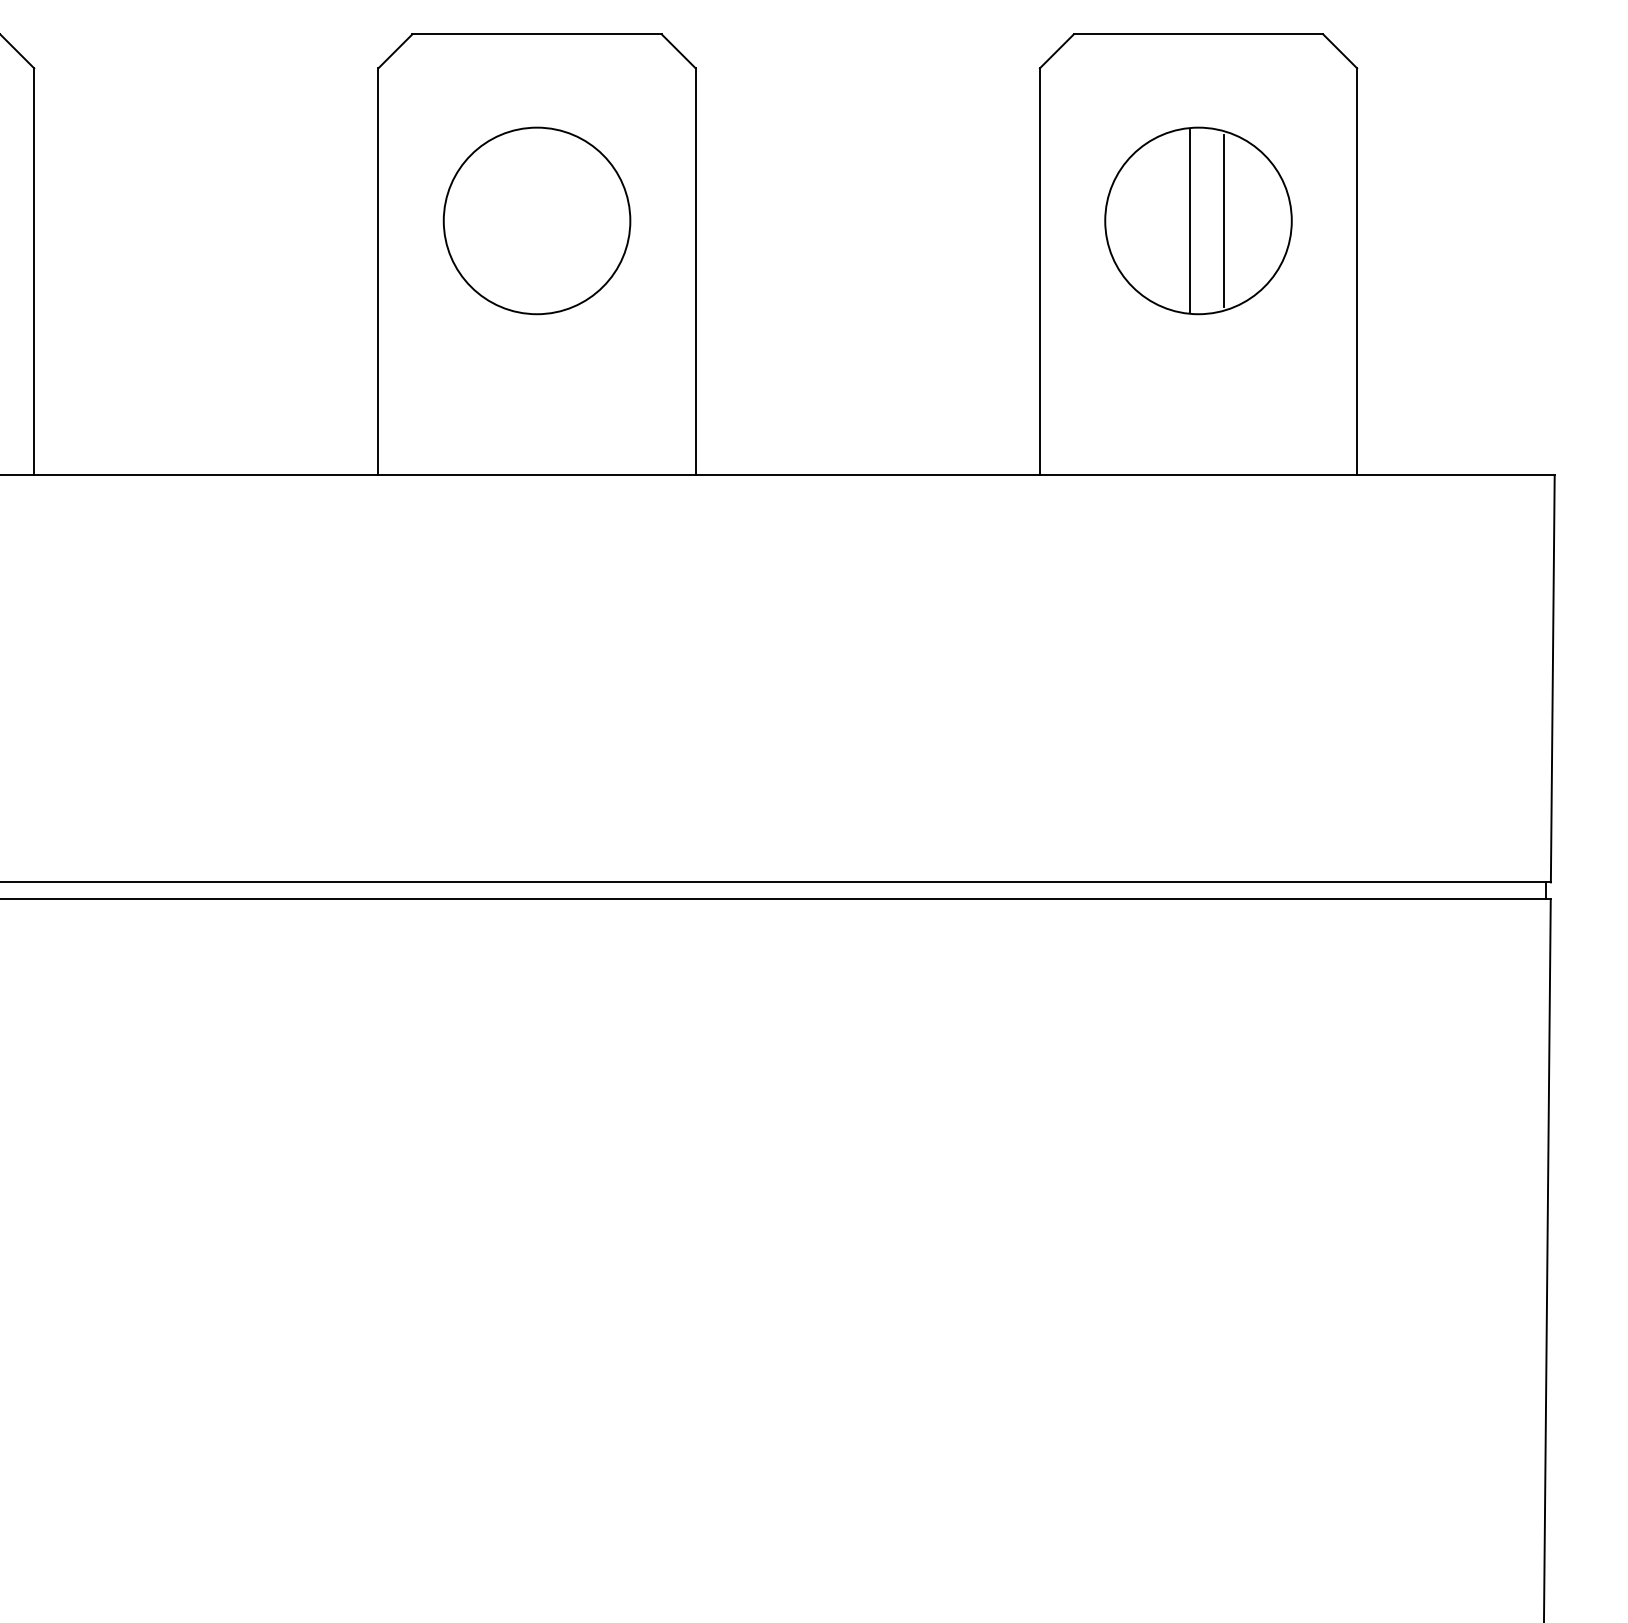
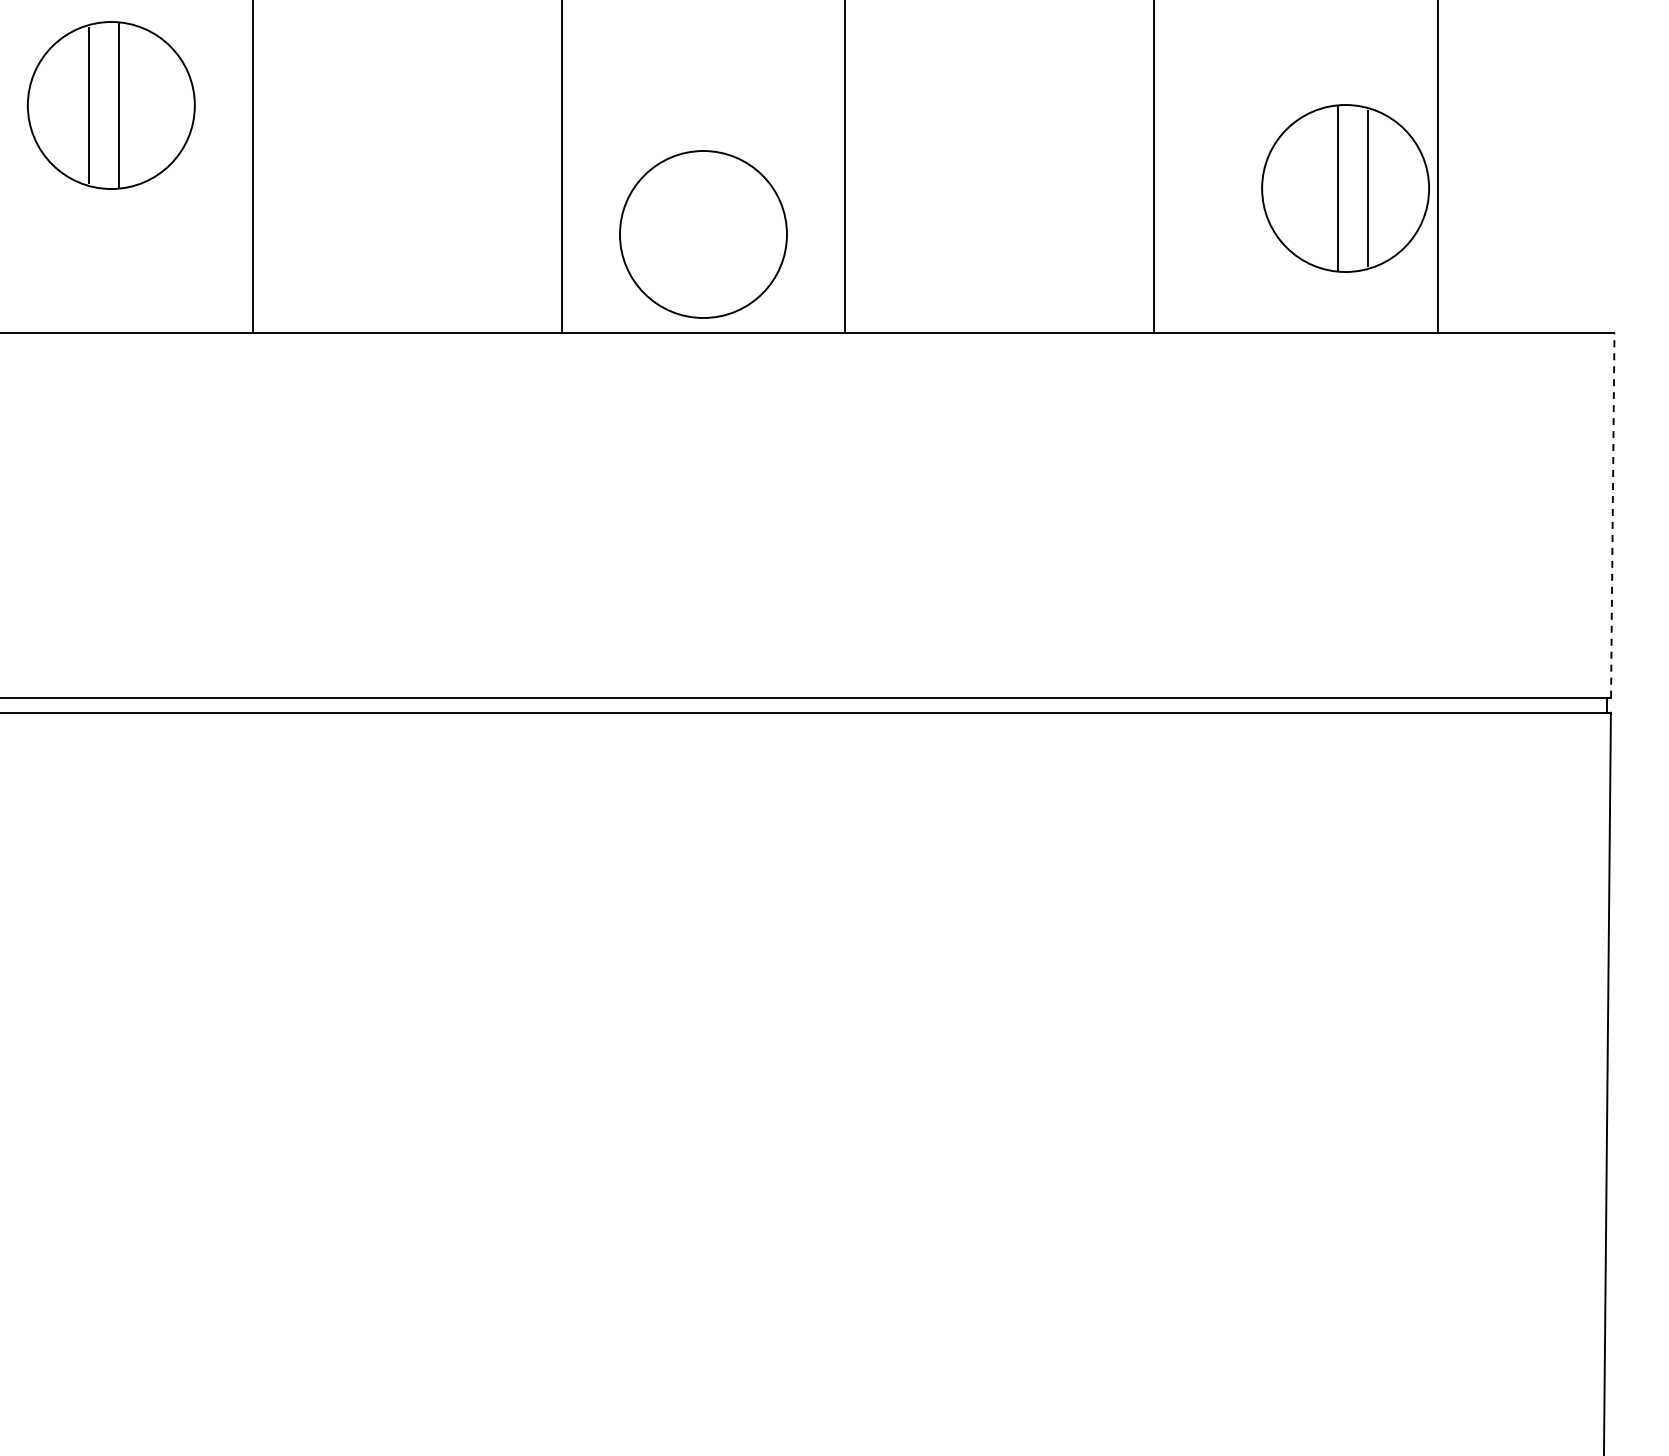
circle: (537, 220) -> (703, 234), moved
part: (1198, 220) -> (1345, 188), moved
line: (1552, 677) -> (1612, 514), solid -> dashed

